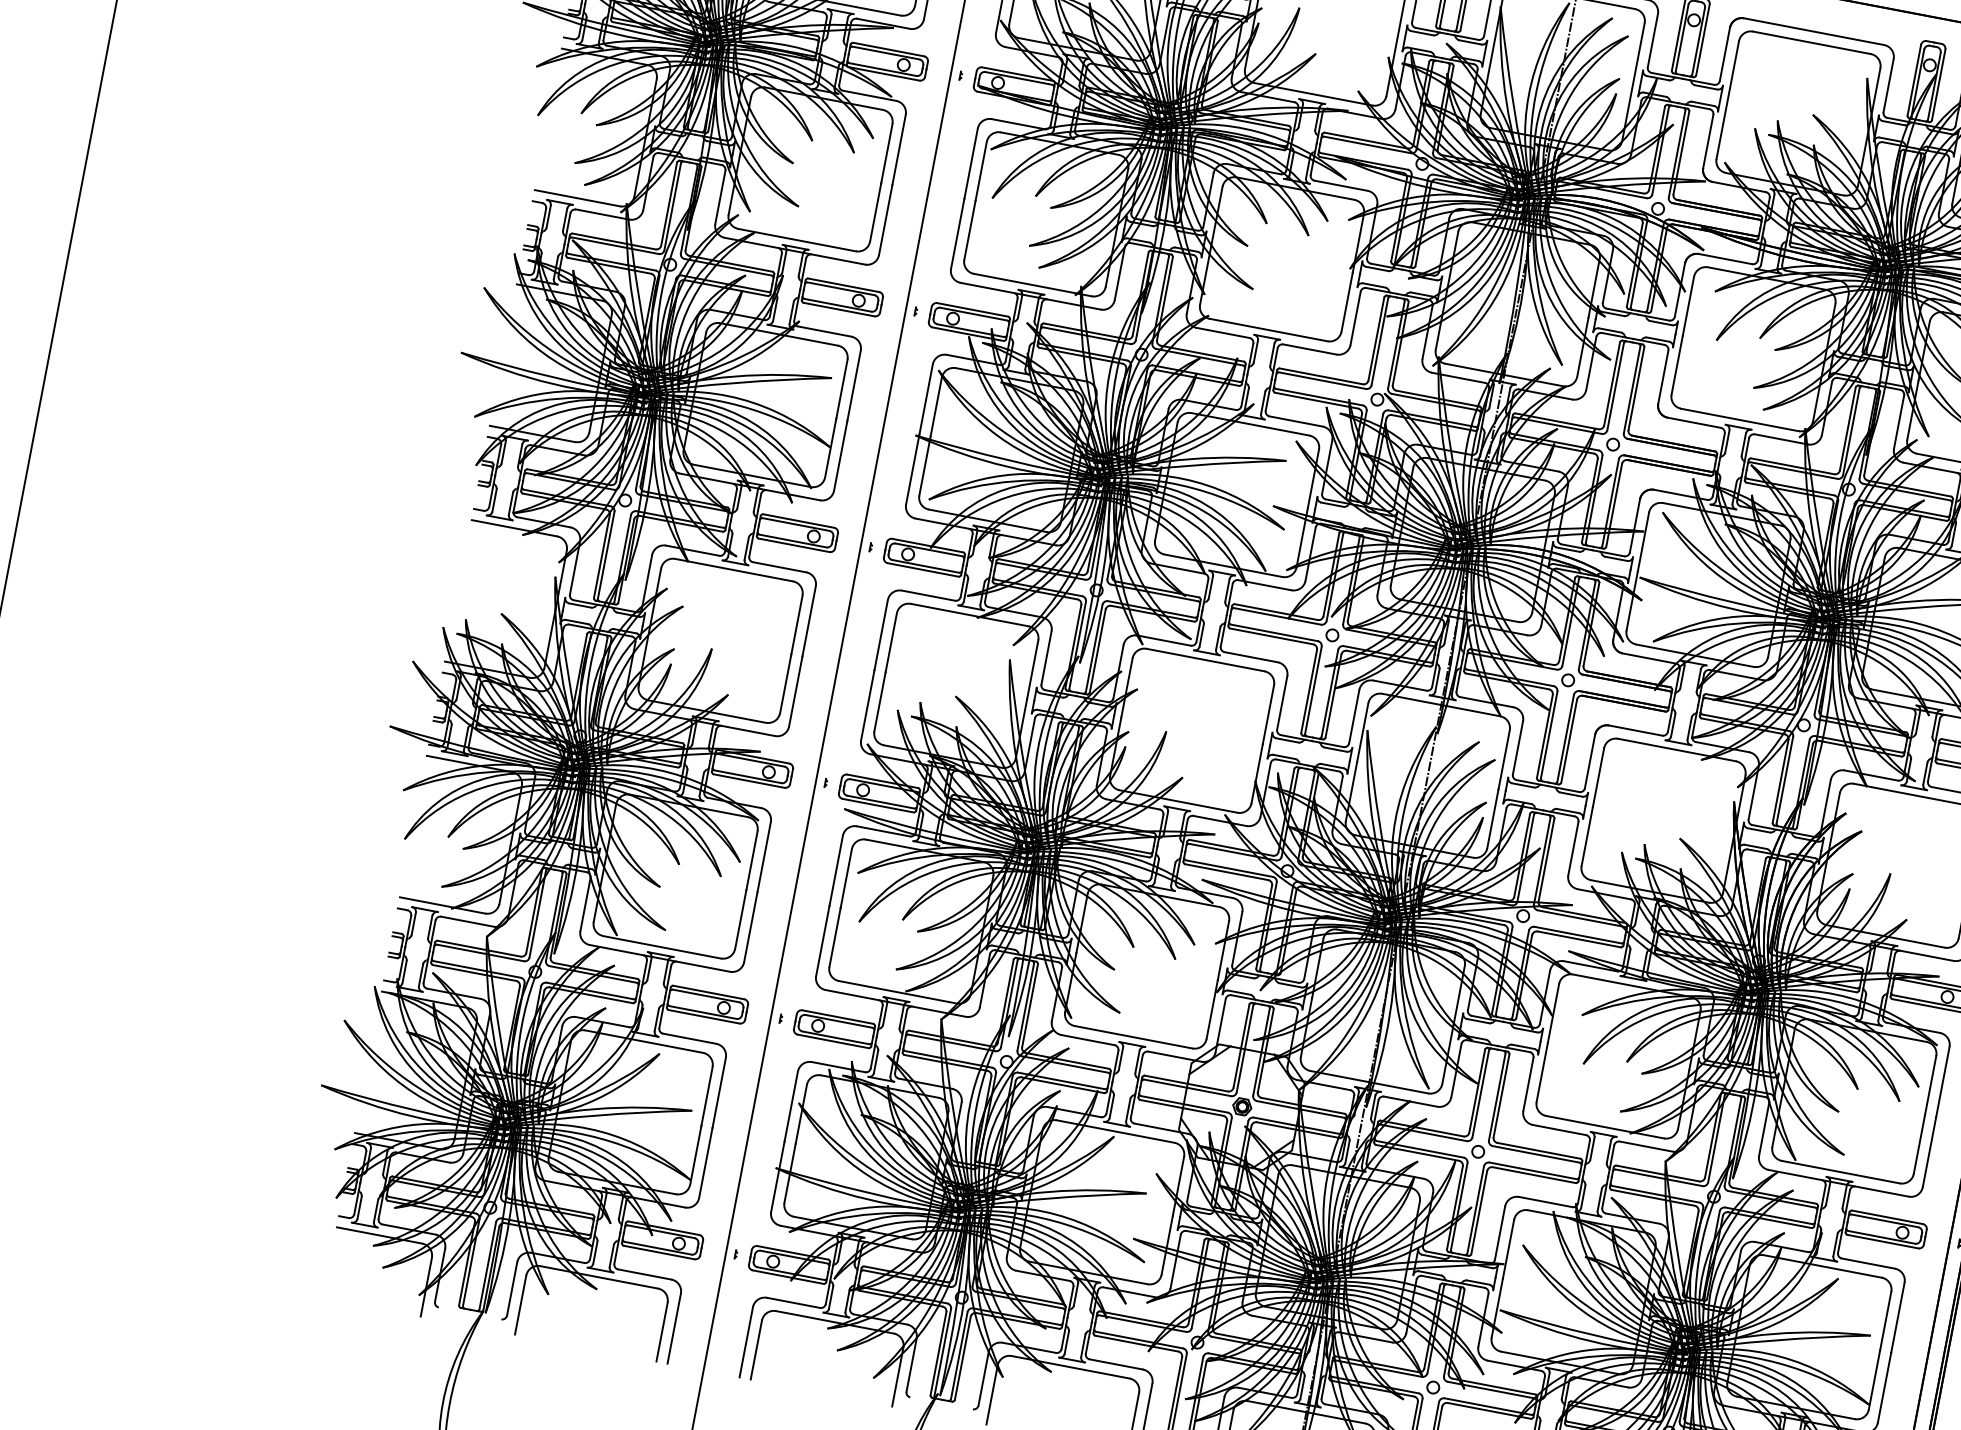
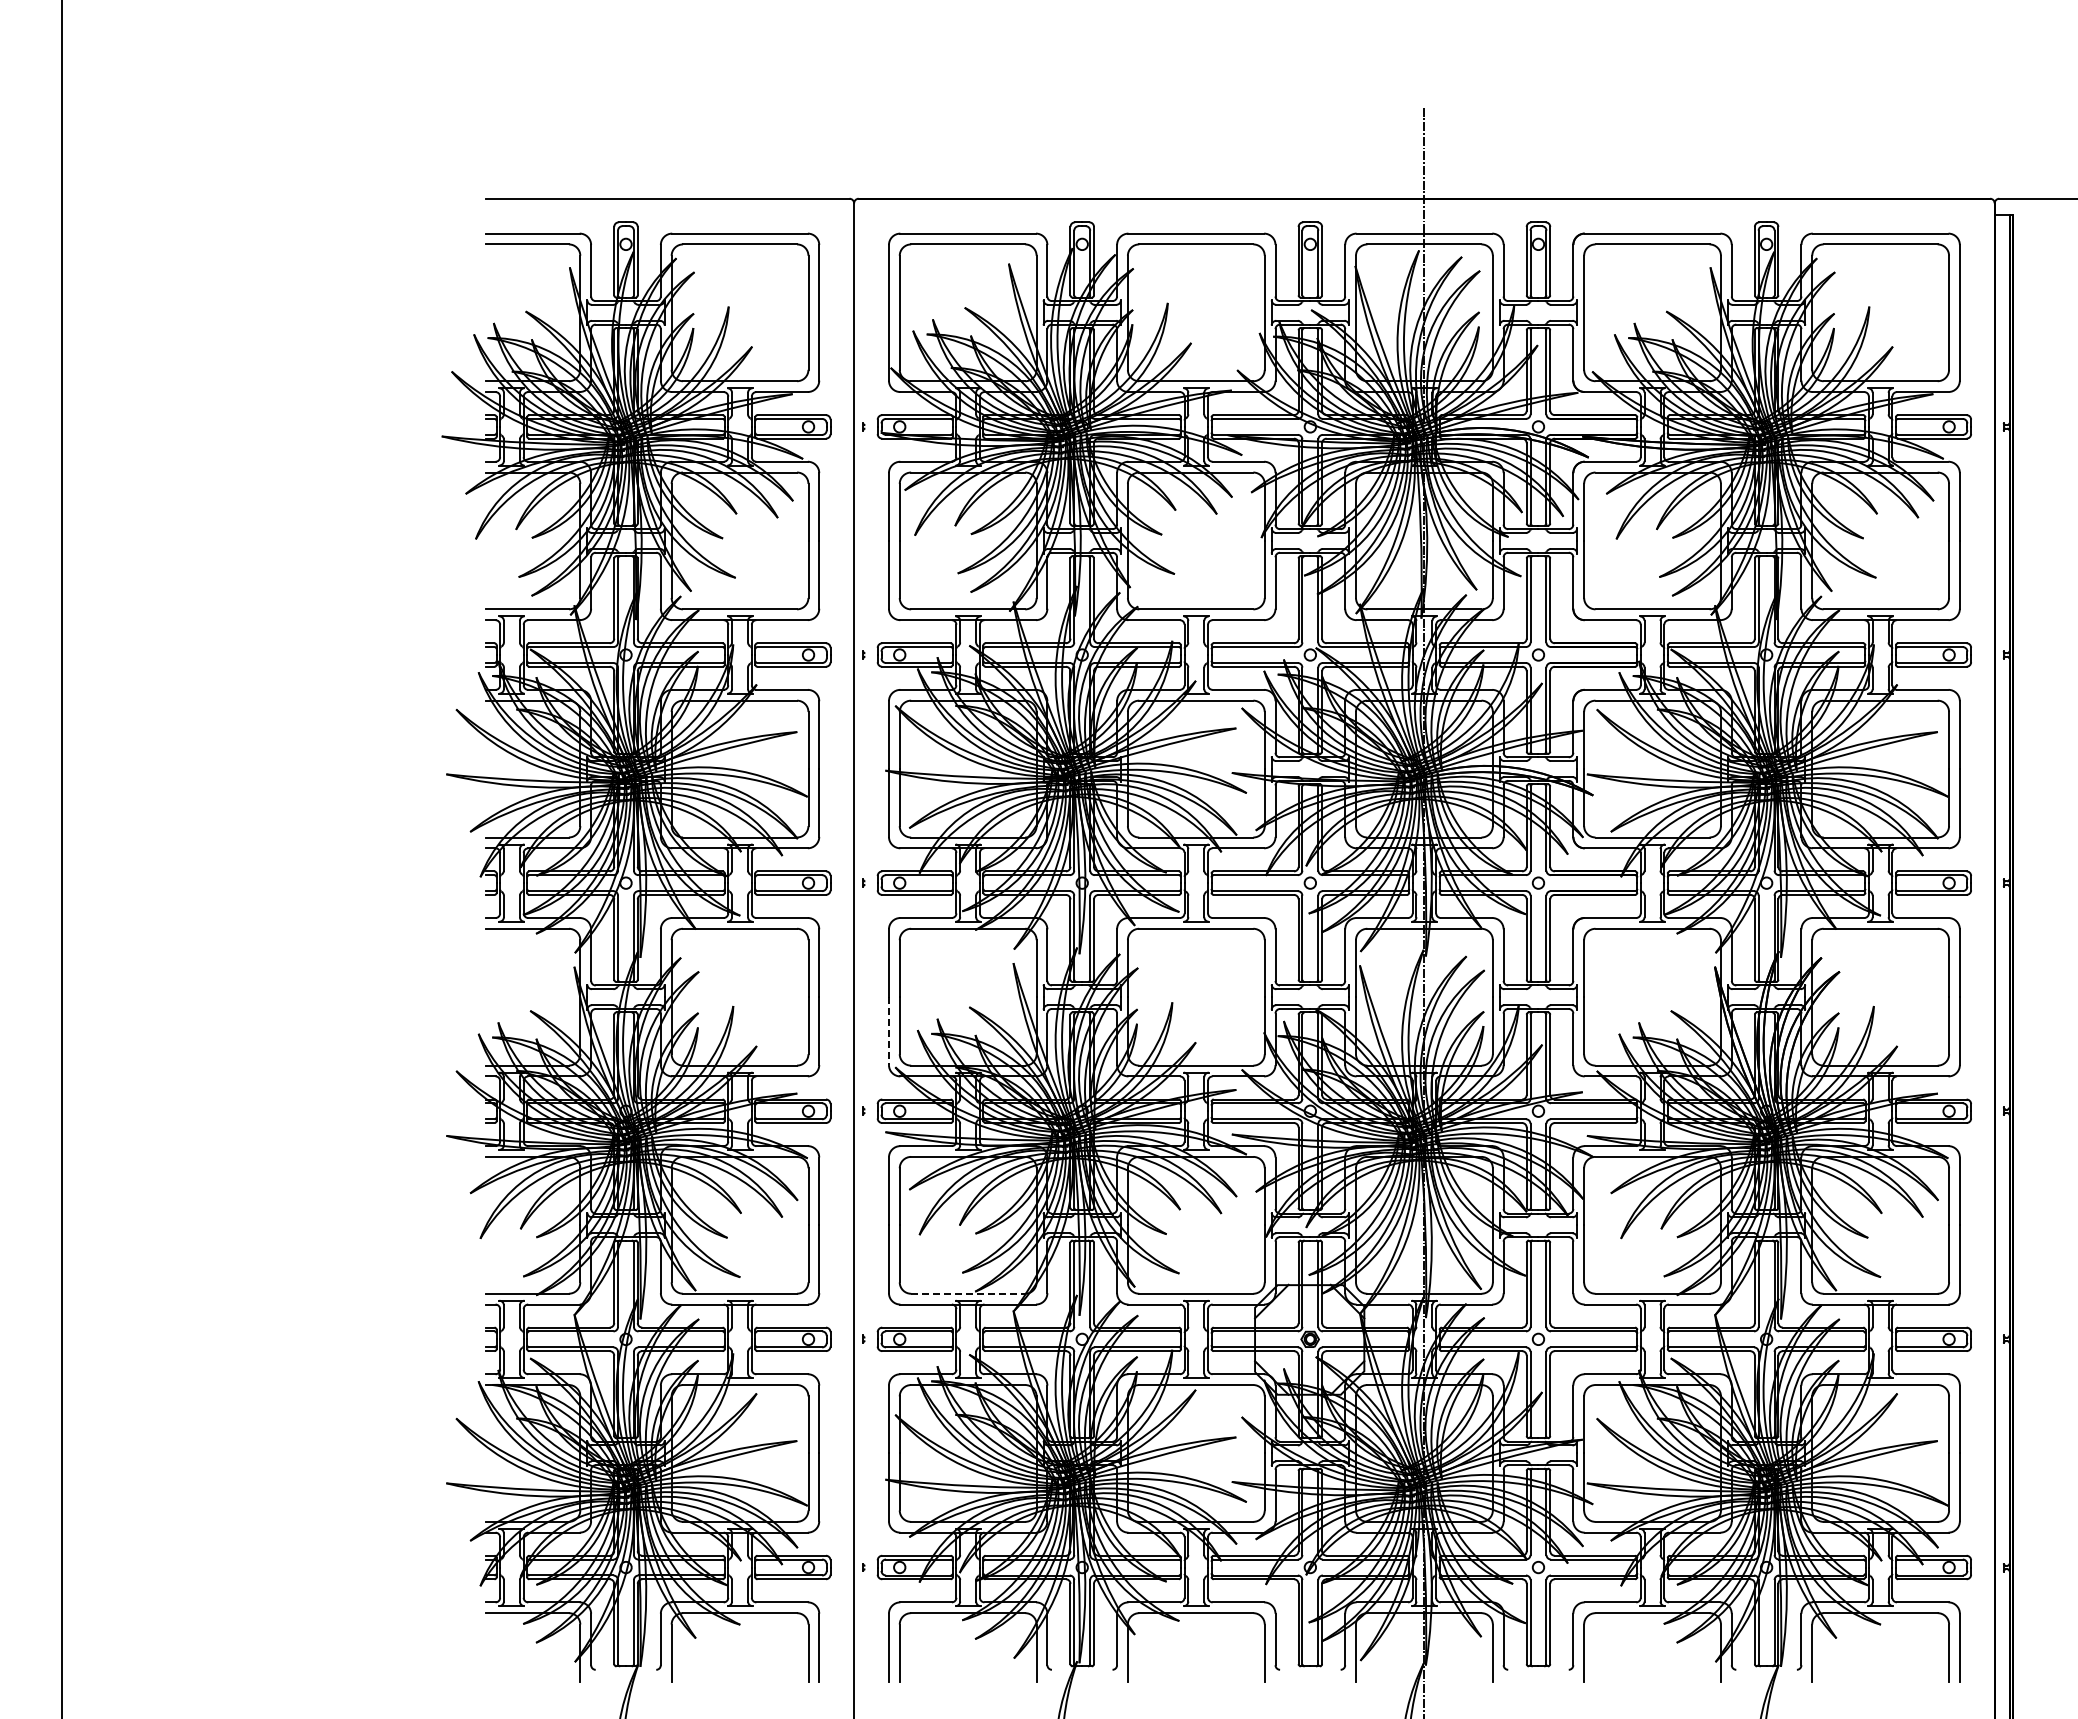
line: (867, 705) -> (888, 1031), solid -> dashed
line: (898, 992) -> (968, 1293), solid -> dashed

